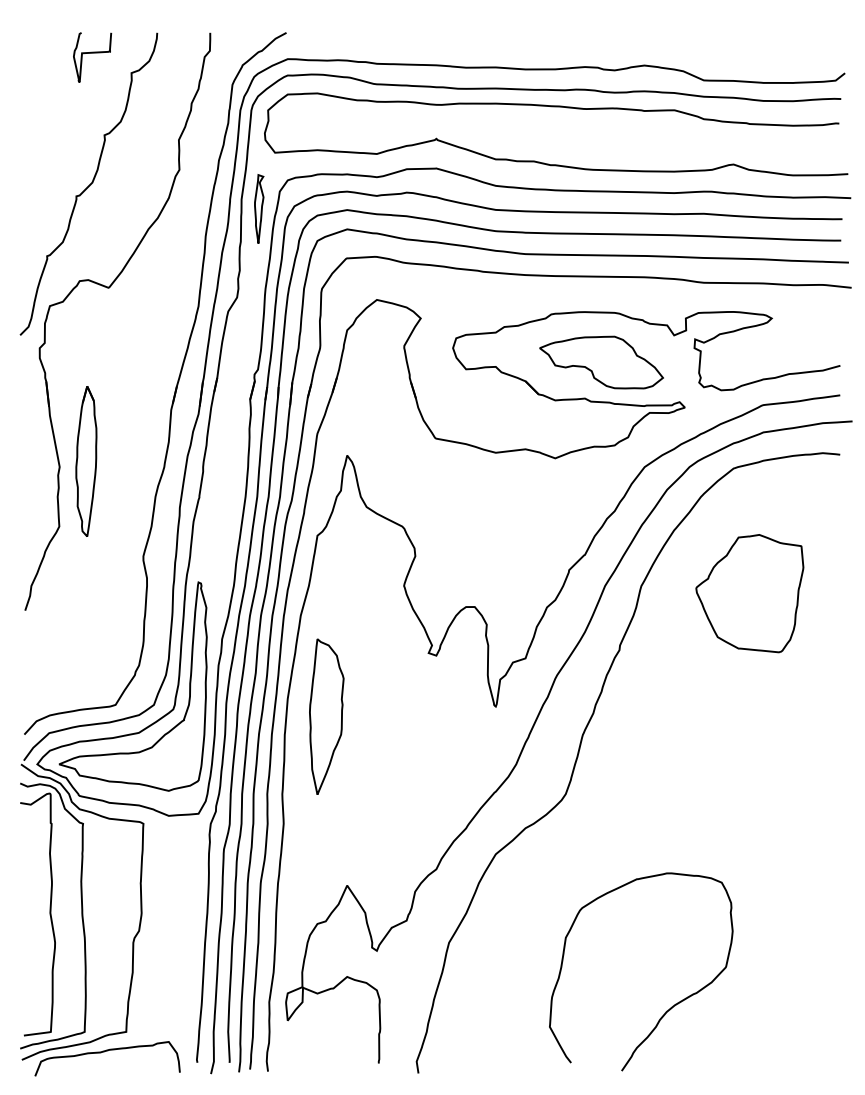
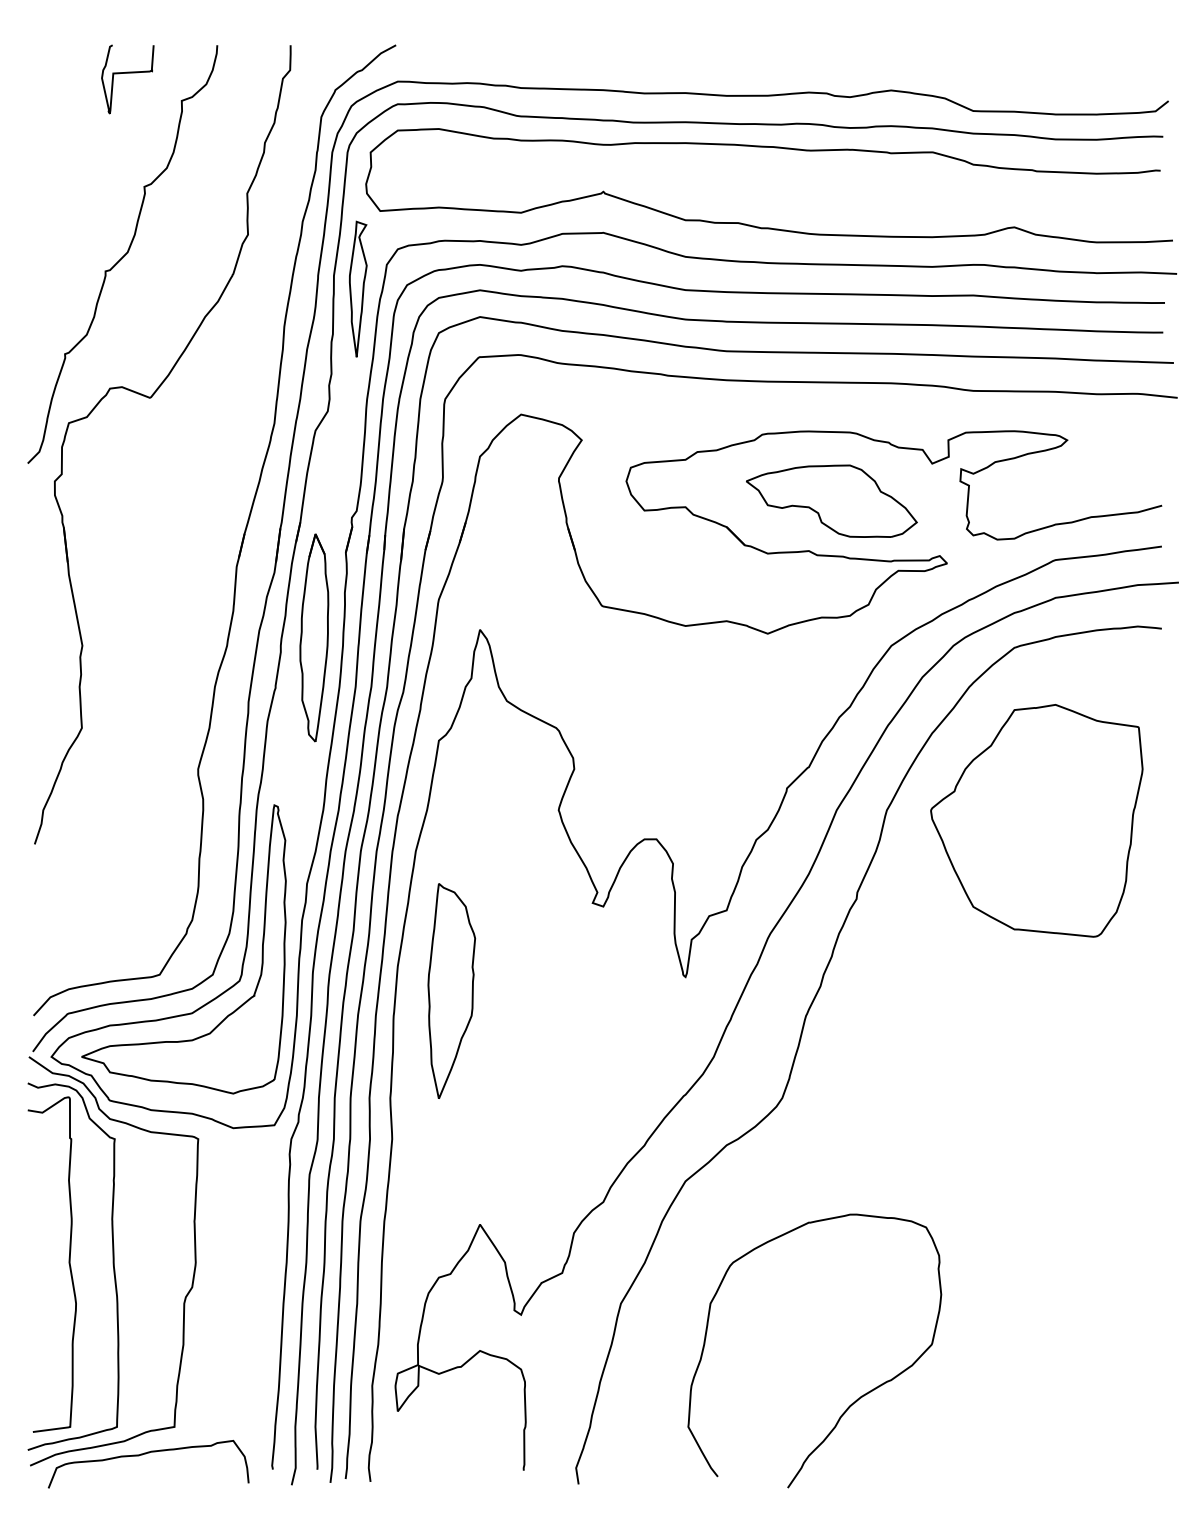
part: (259, 208) -> (358, 288), size x1.43
part: (86, 461) -> (314, 638), moved
part: (749, 593) -> (1036, 820), size x1.43
curve: (671, 1006) -> (856, 1398), moved

